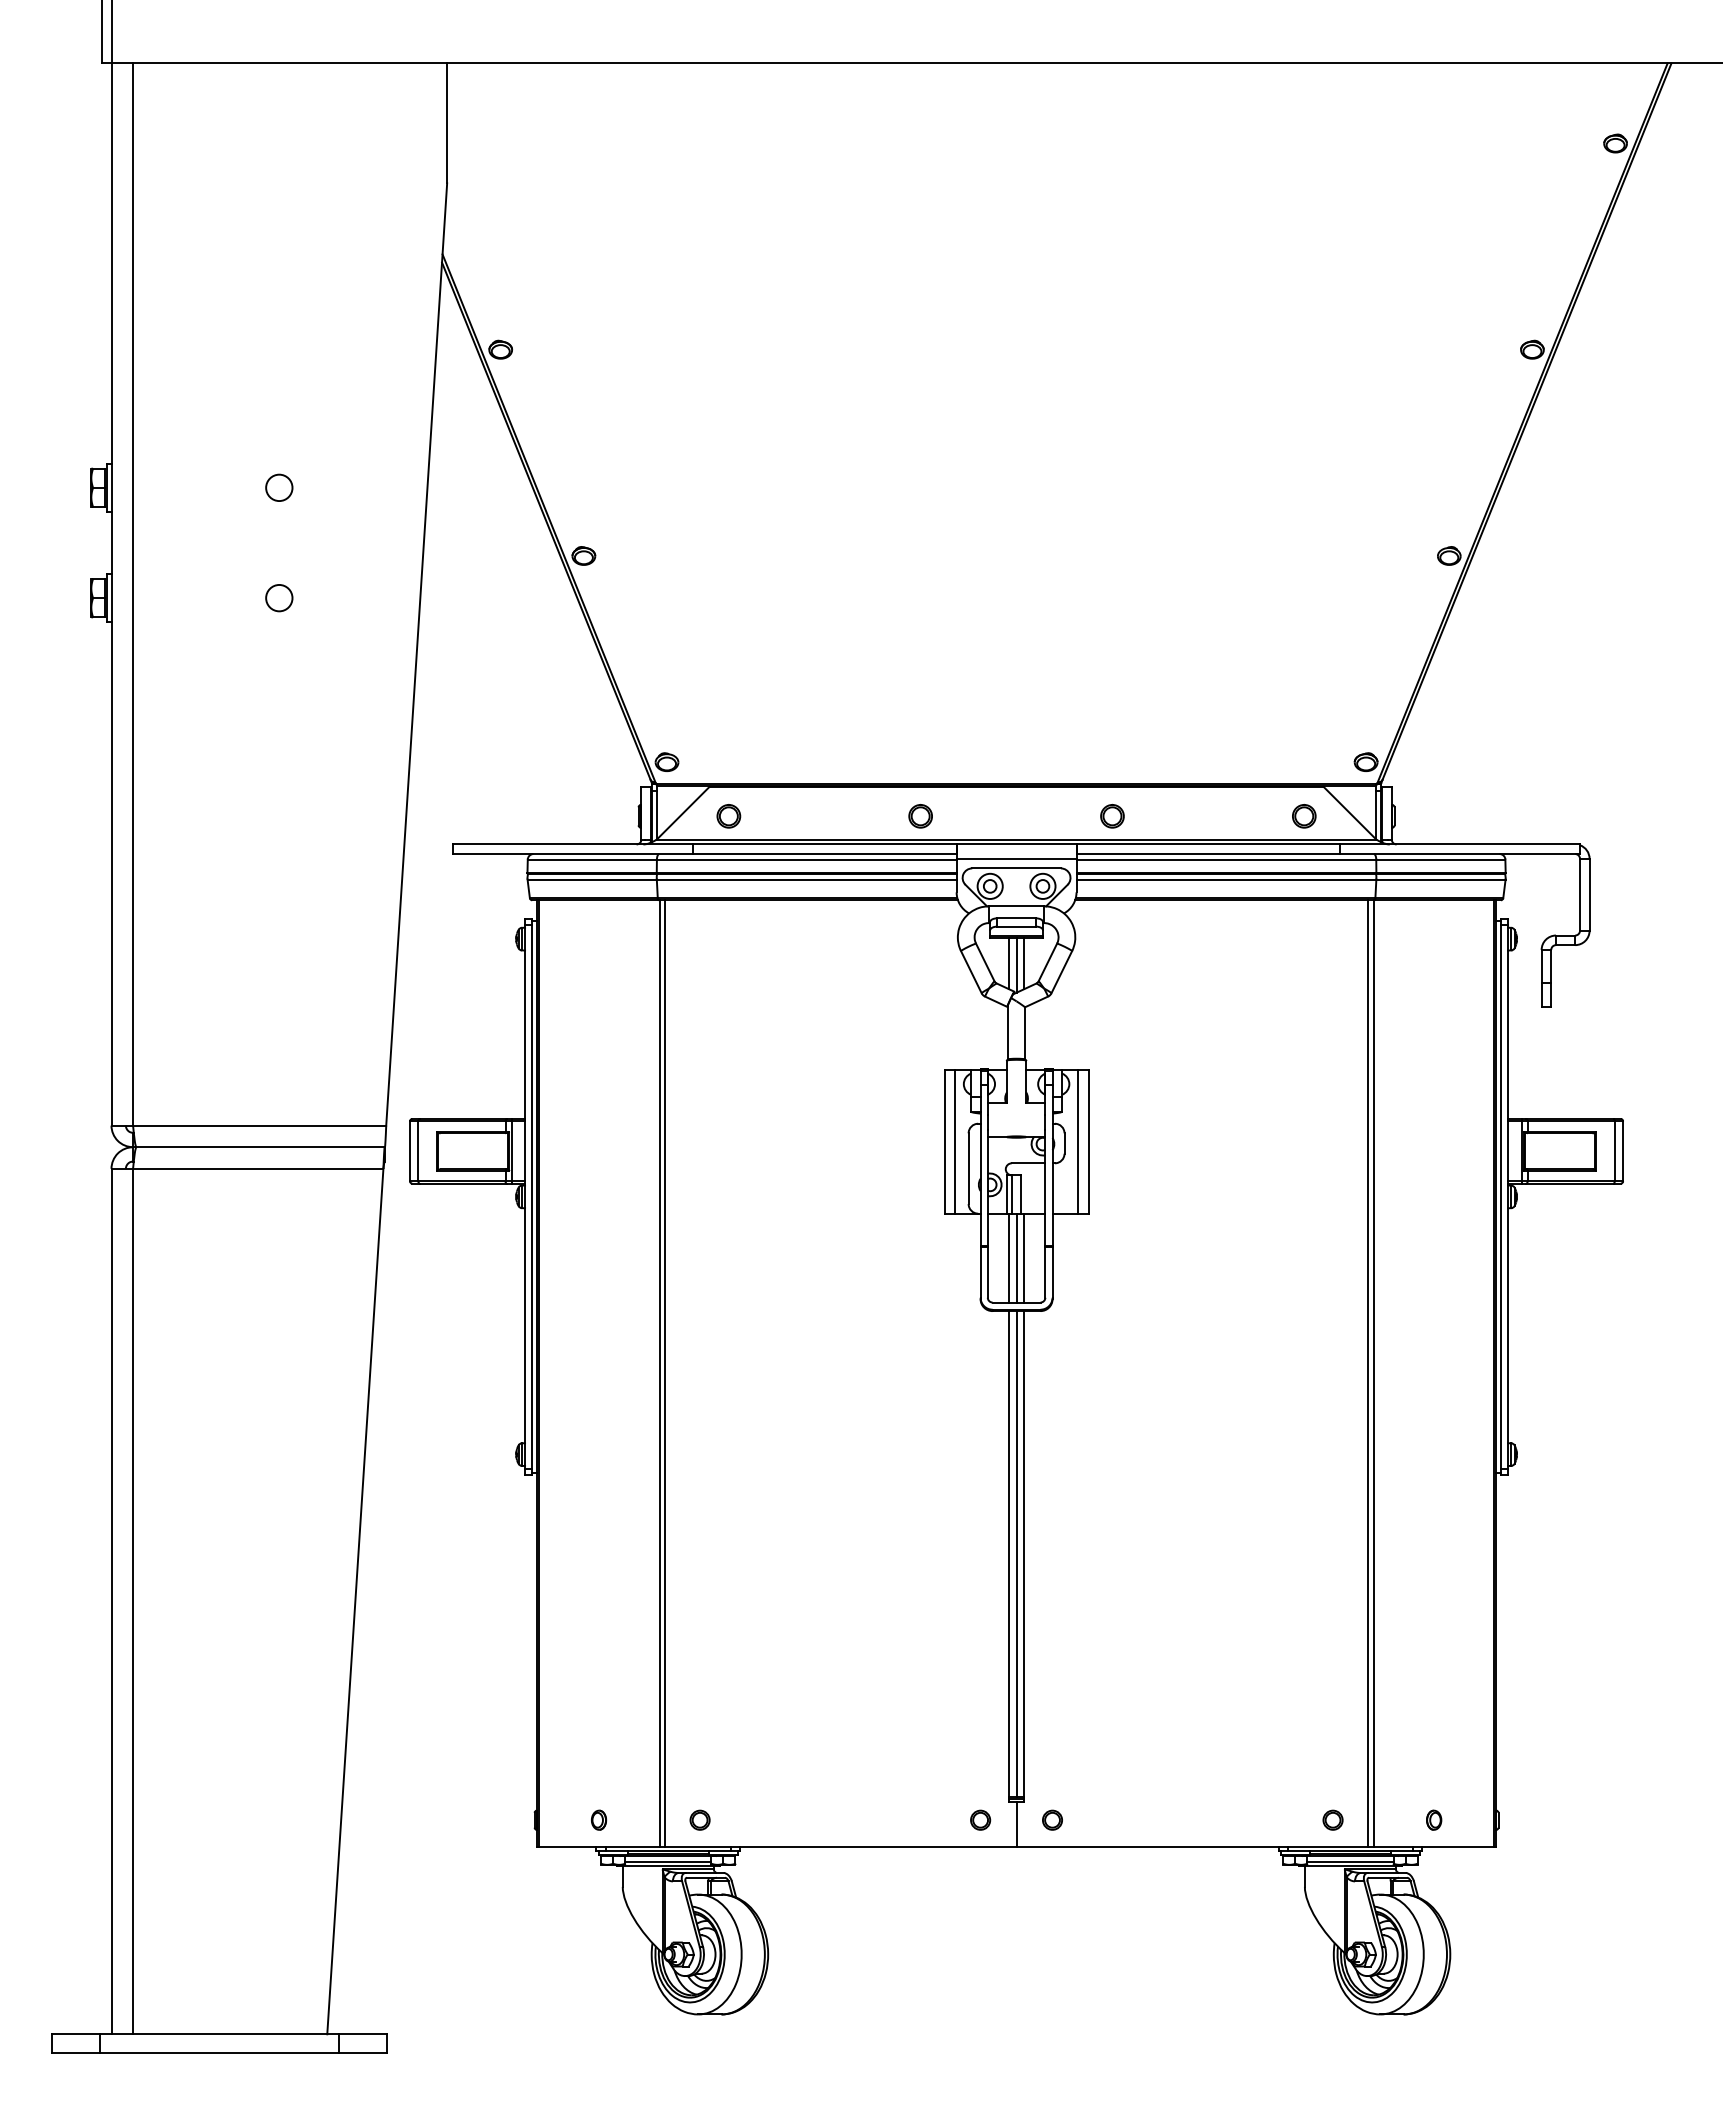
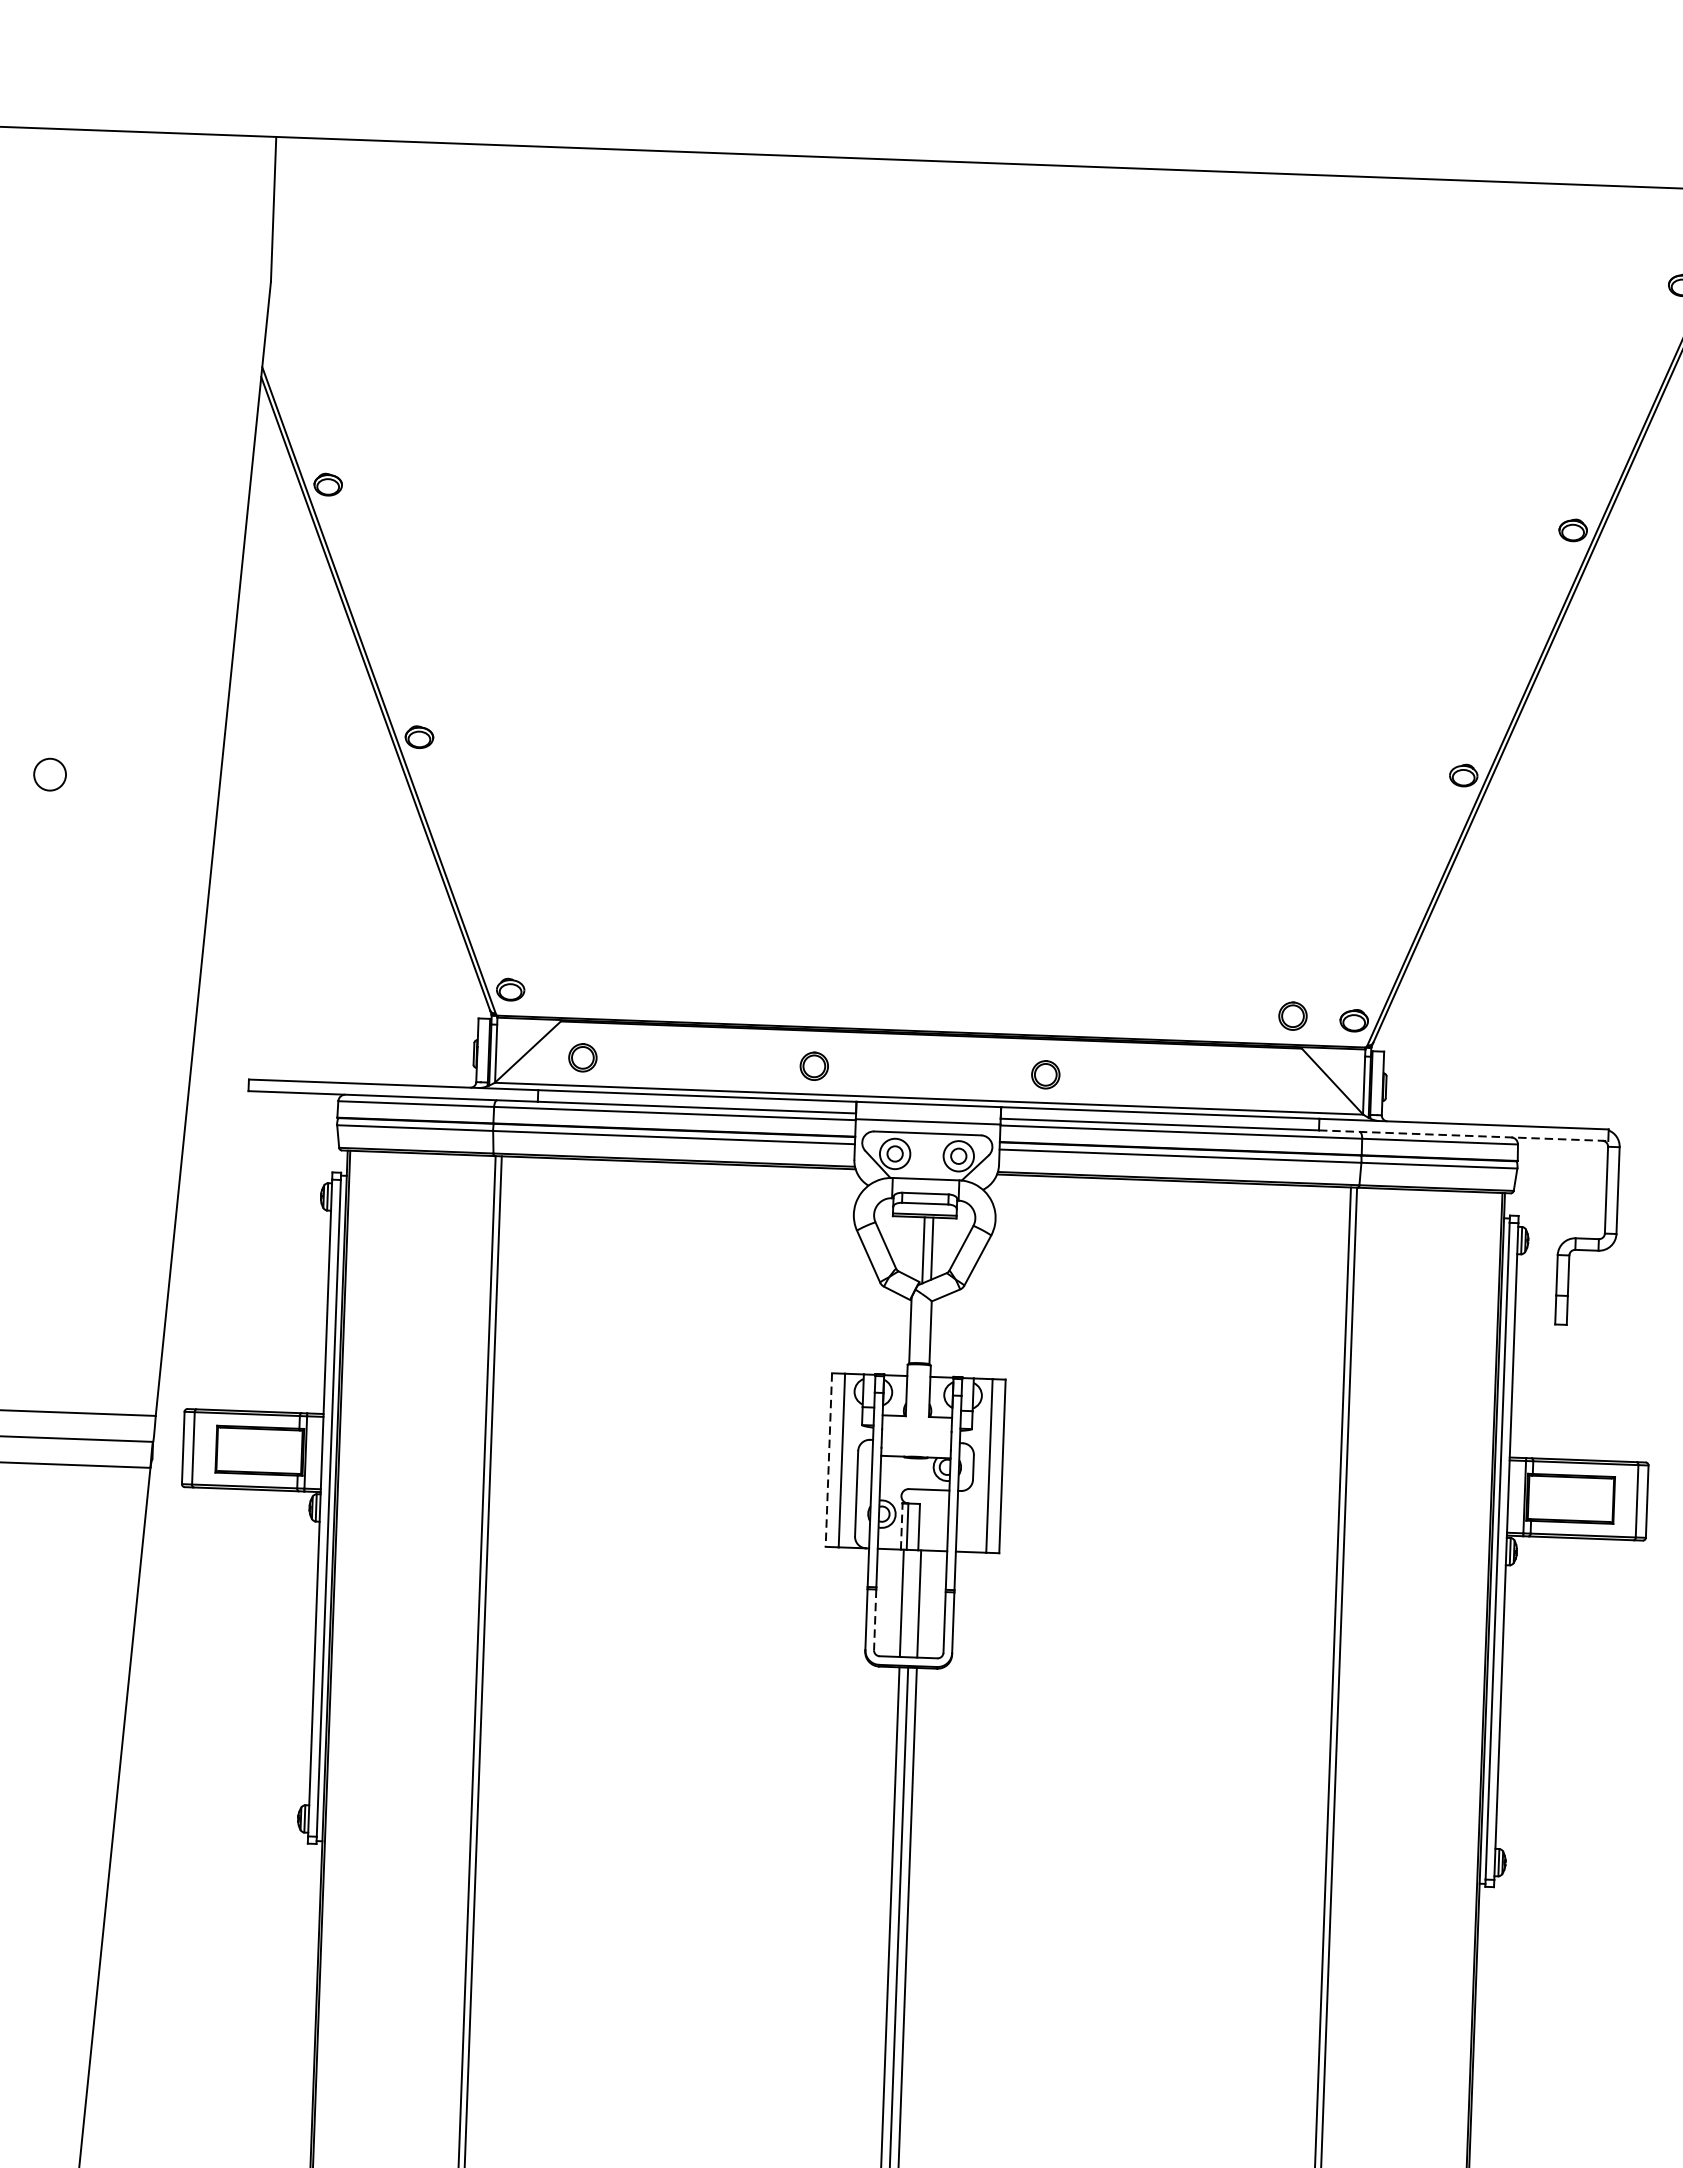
circle: (279, 487) -> (55, 641), removed
part: (1304, 816) -> (1293, 1016), moved
line: (1460, 854) -> (1464, 1136), solid -> dashed
line: (1009, 963) -> (915, 1247), removed
line: (944, 1141) -> (828, 1459), solid -> dashed
line: (1006, 1193) -> (901, 1525), solid -> dashed
line: (1016, 1257) -> (910, 1602), removed
line: (987, 1273) -> (874, 1620), solid -> dashed

